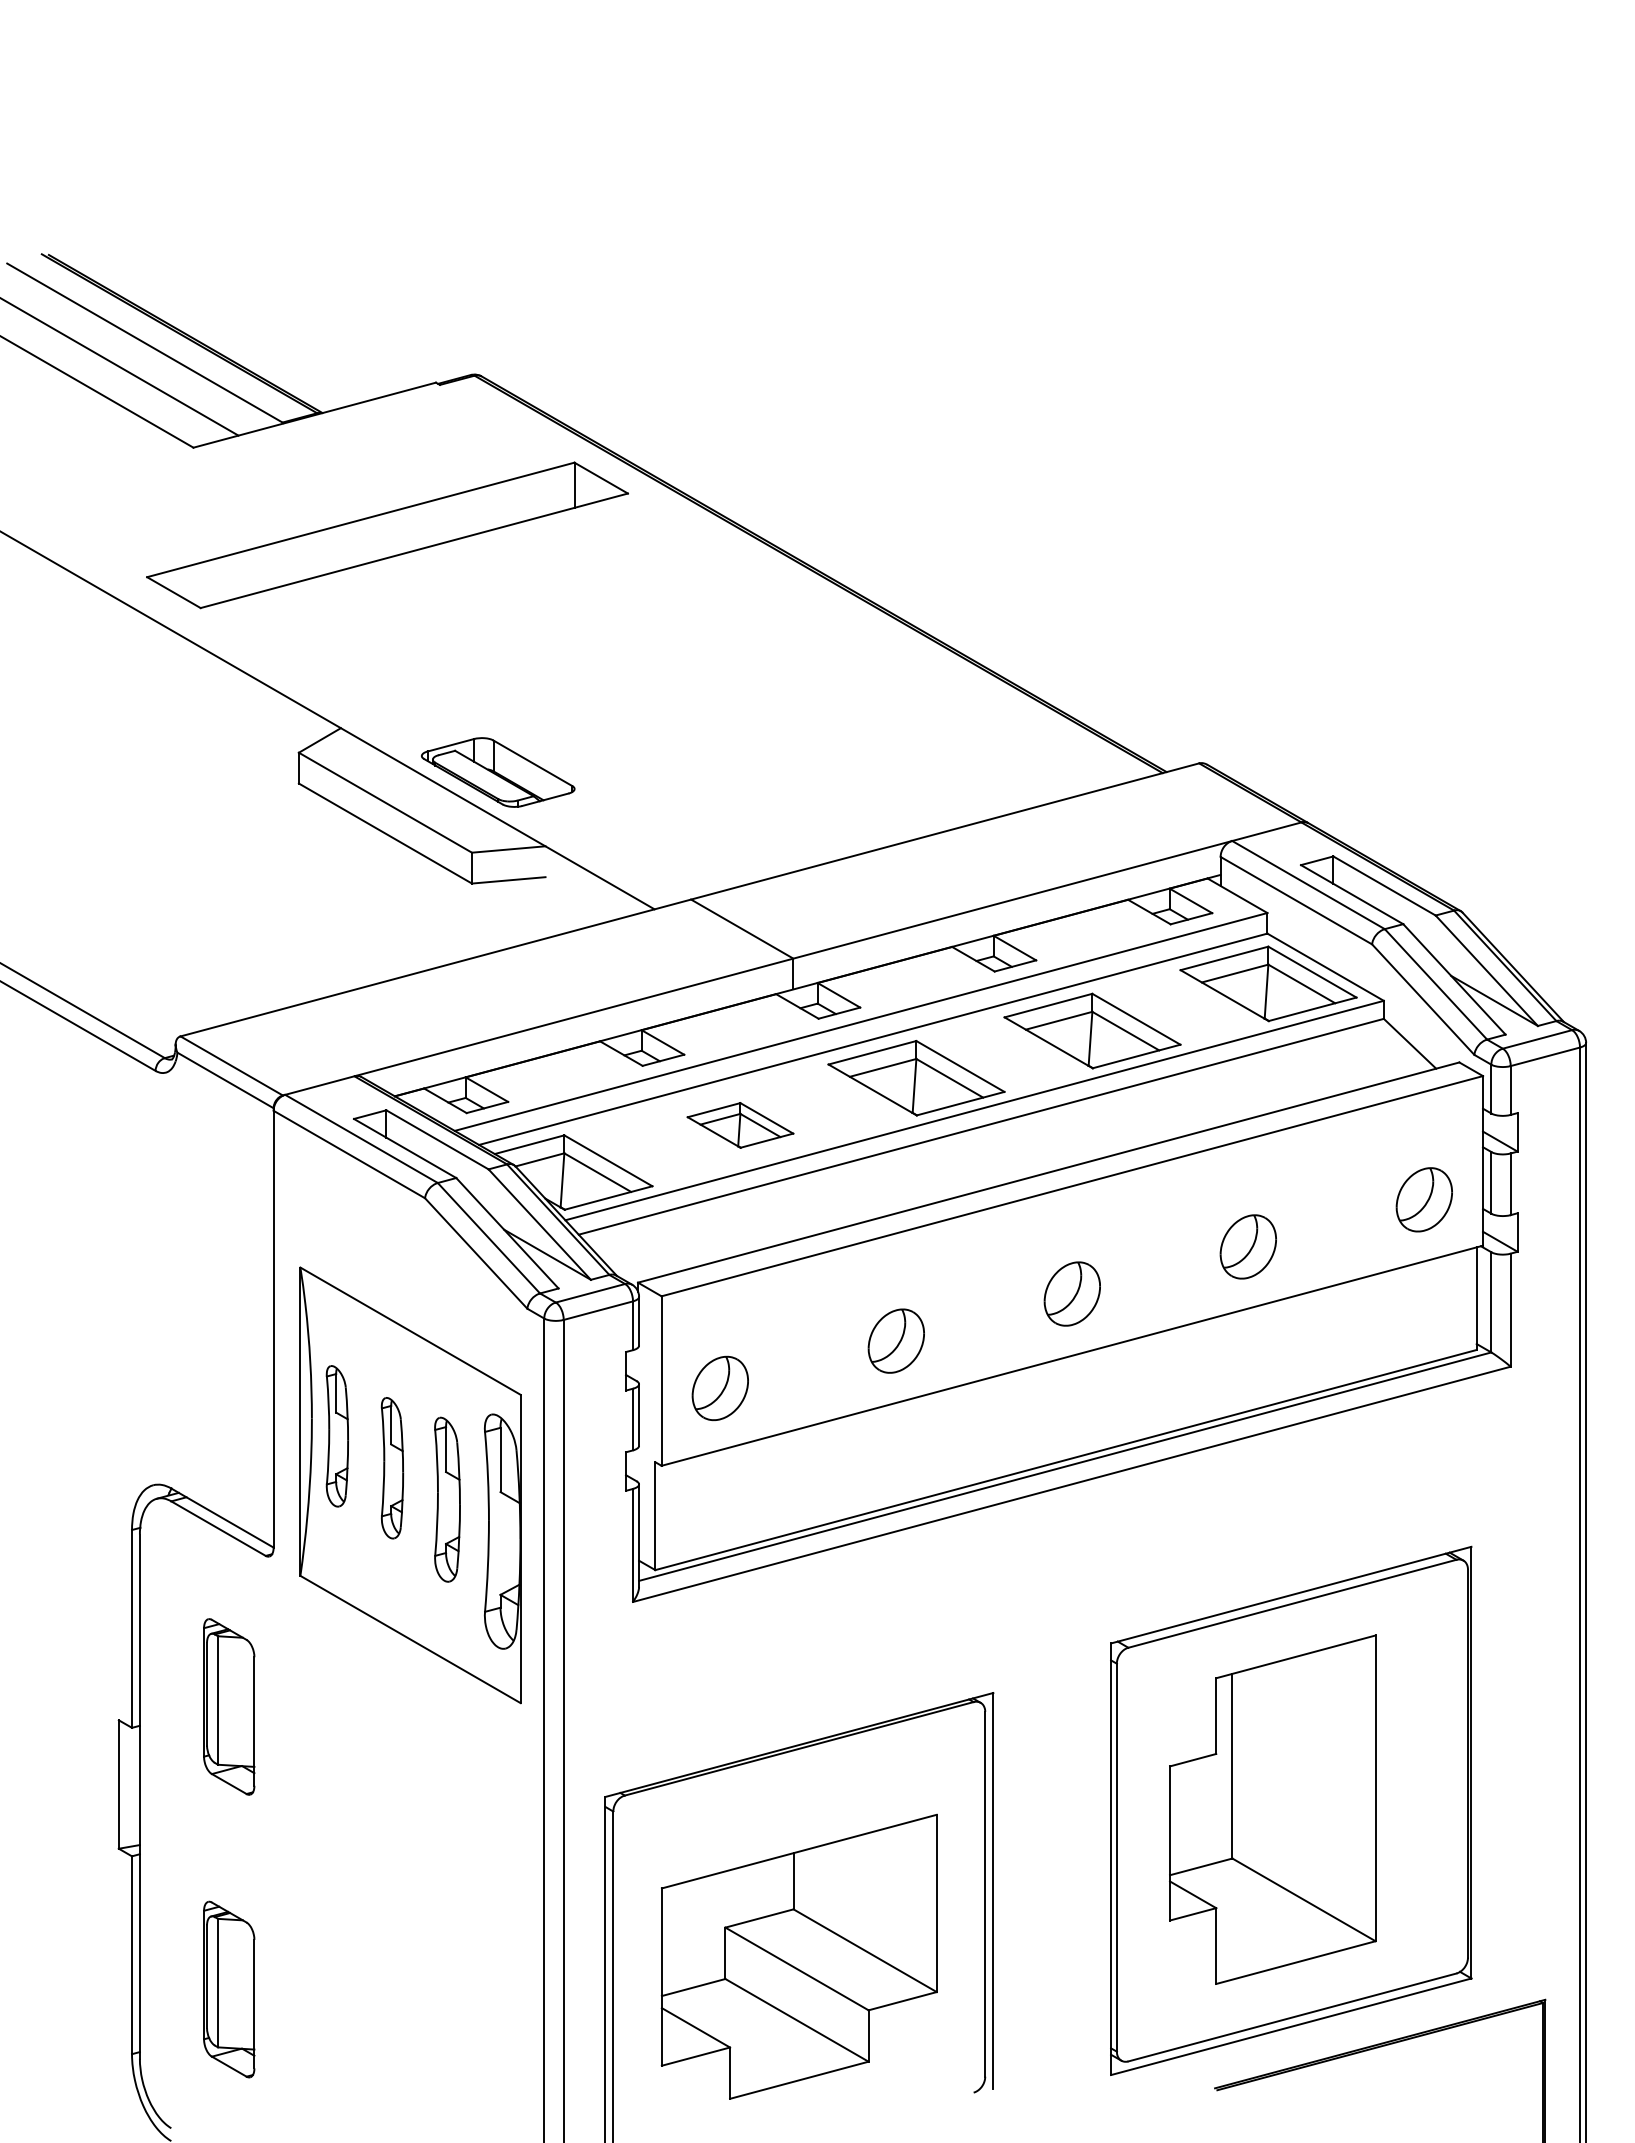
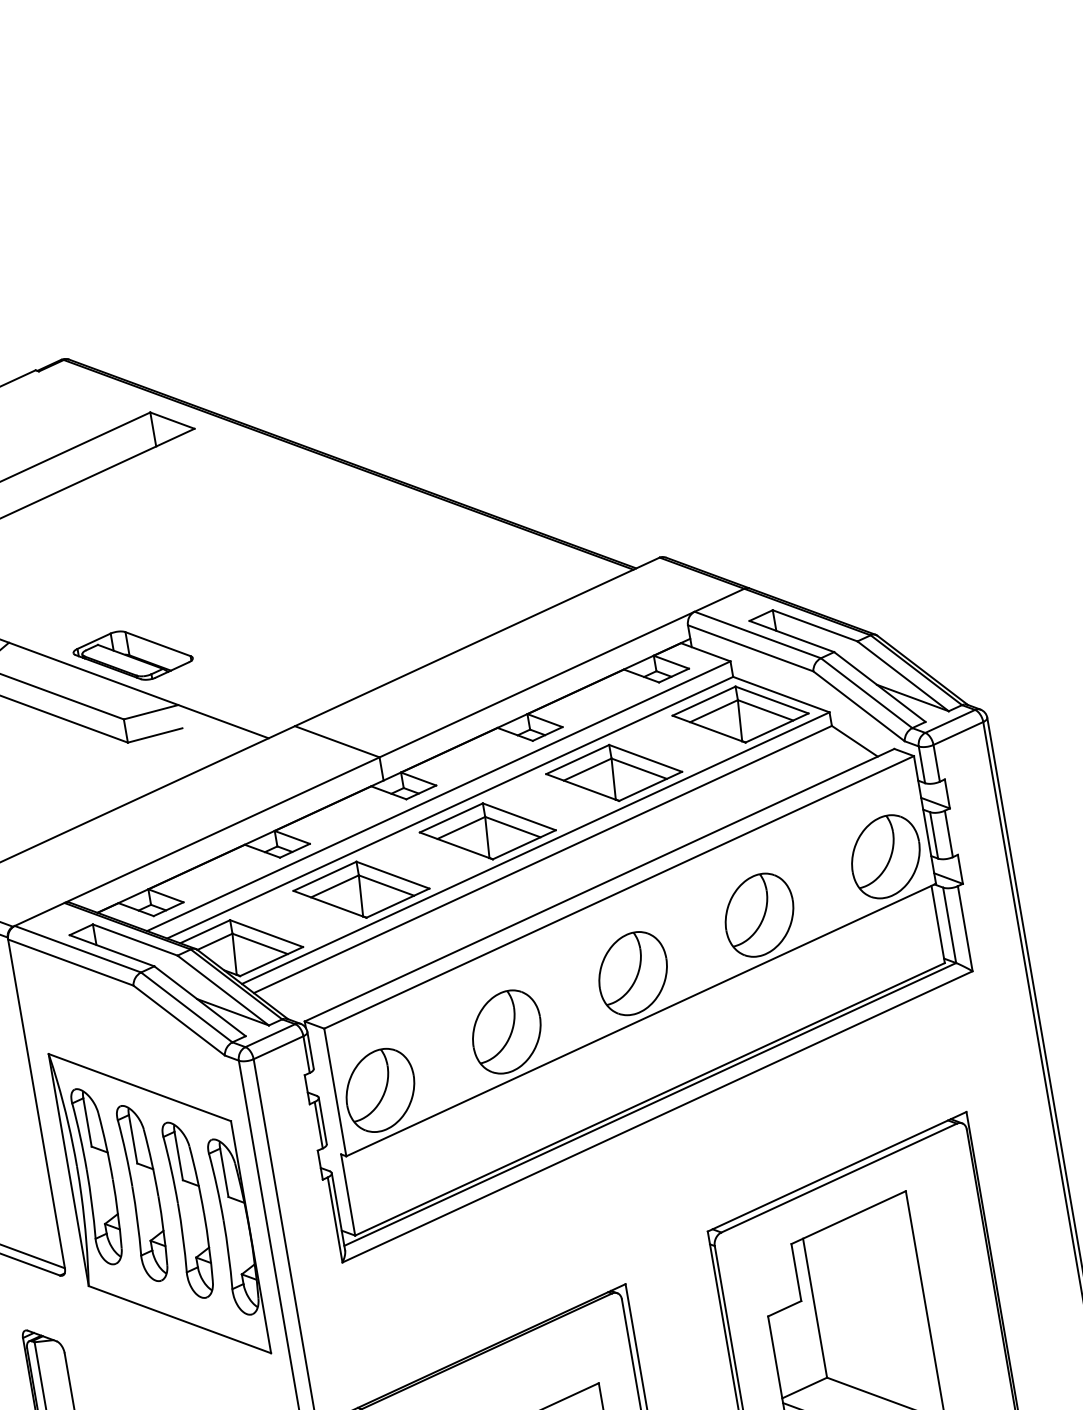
part: (740, 1125) -> (361, 889), size x1.67
part: (1424, 1199) -> (885, 856), size x1.67
part: (1248, 1246) -> (759, 914), size x1.67
part: (1072, 1293) -> (633, 973), size x1.67
part: (896, 1340) -> (506, 1031), size x1.67
part: (720, 1388) -> (380, 1090), size x1.67
part: (337, 1436) -> (98, 1176), size x1.67
part: (392, 1468) -> (144, 1193), size x1.67
part: (447, 1499) -> (189, 1209), size x1.43

